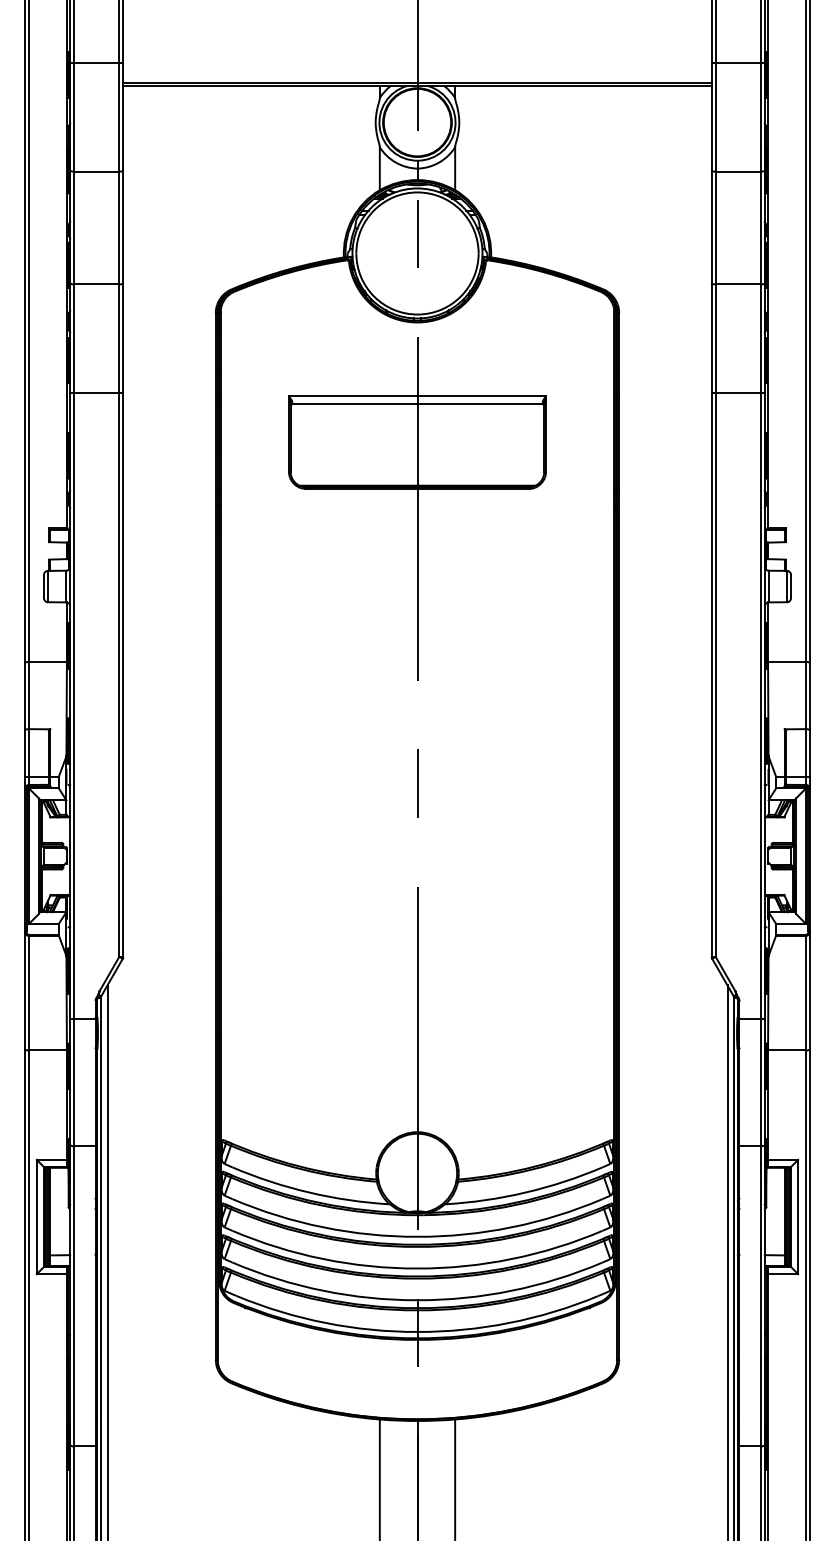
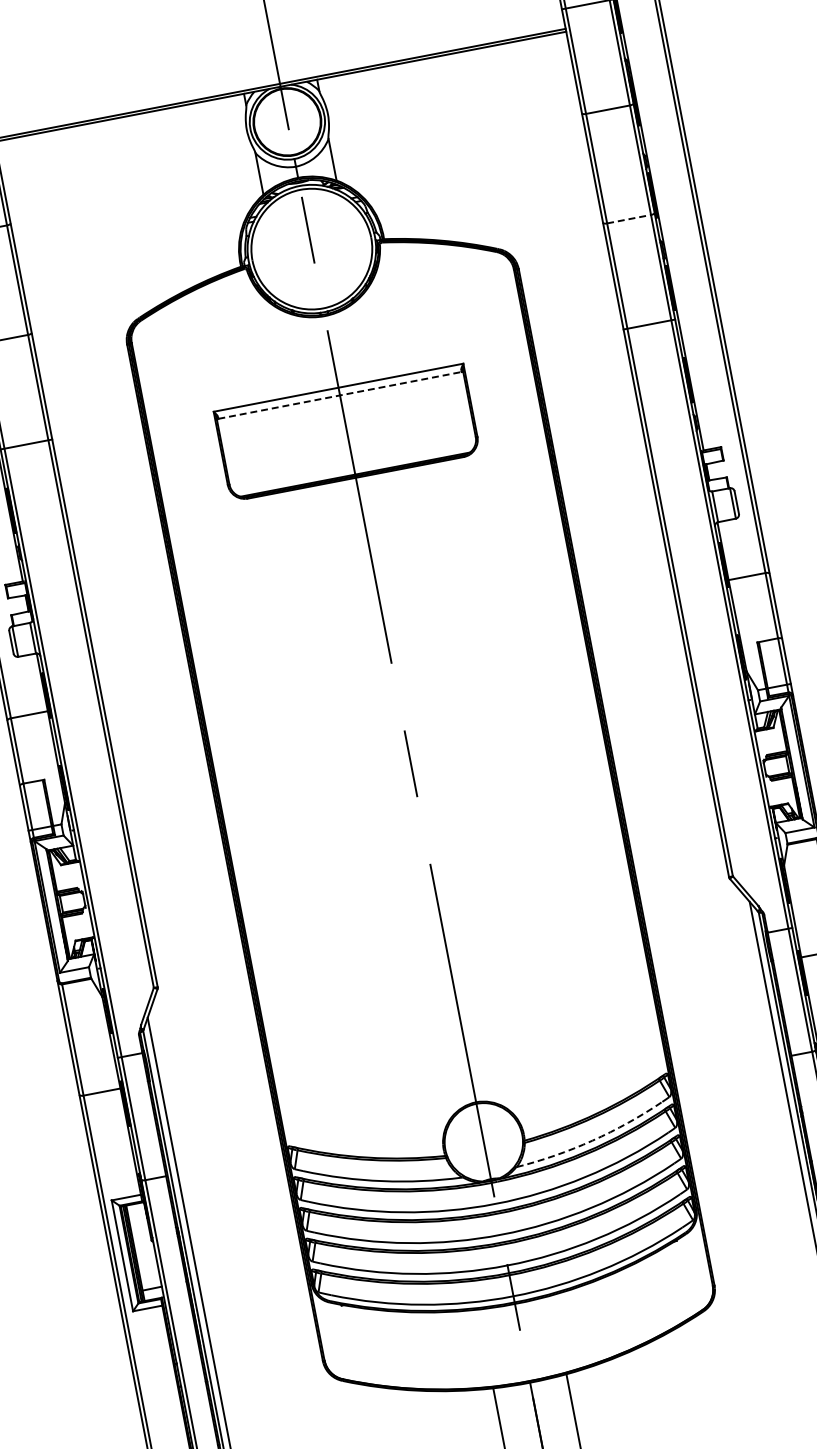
line: (738, 284) -> (629, 219), solid -> dashed
line: (417, 404) -> (340, 395), solid -> dashed
arc: (525, 1192) -> (592, 1140), solid -> dashed

